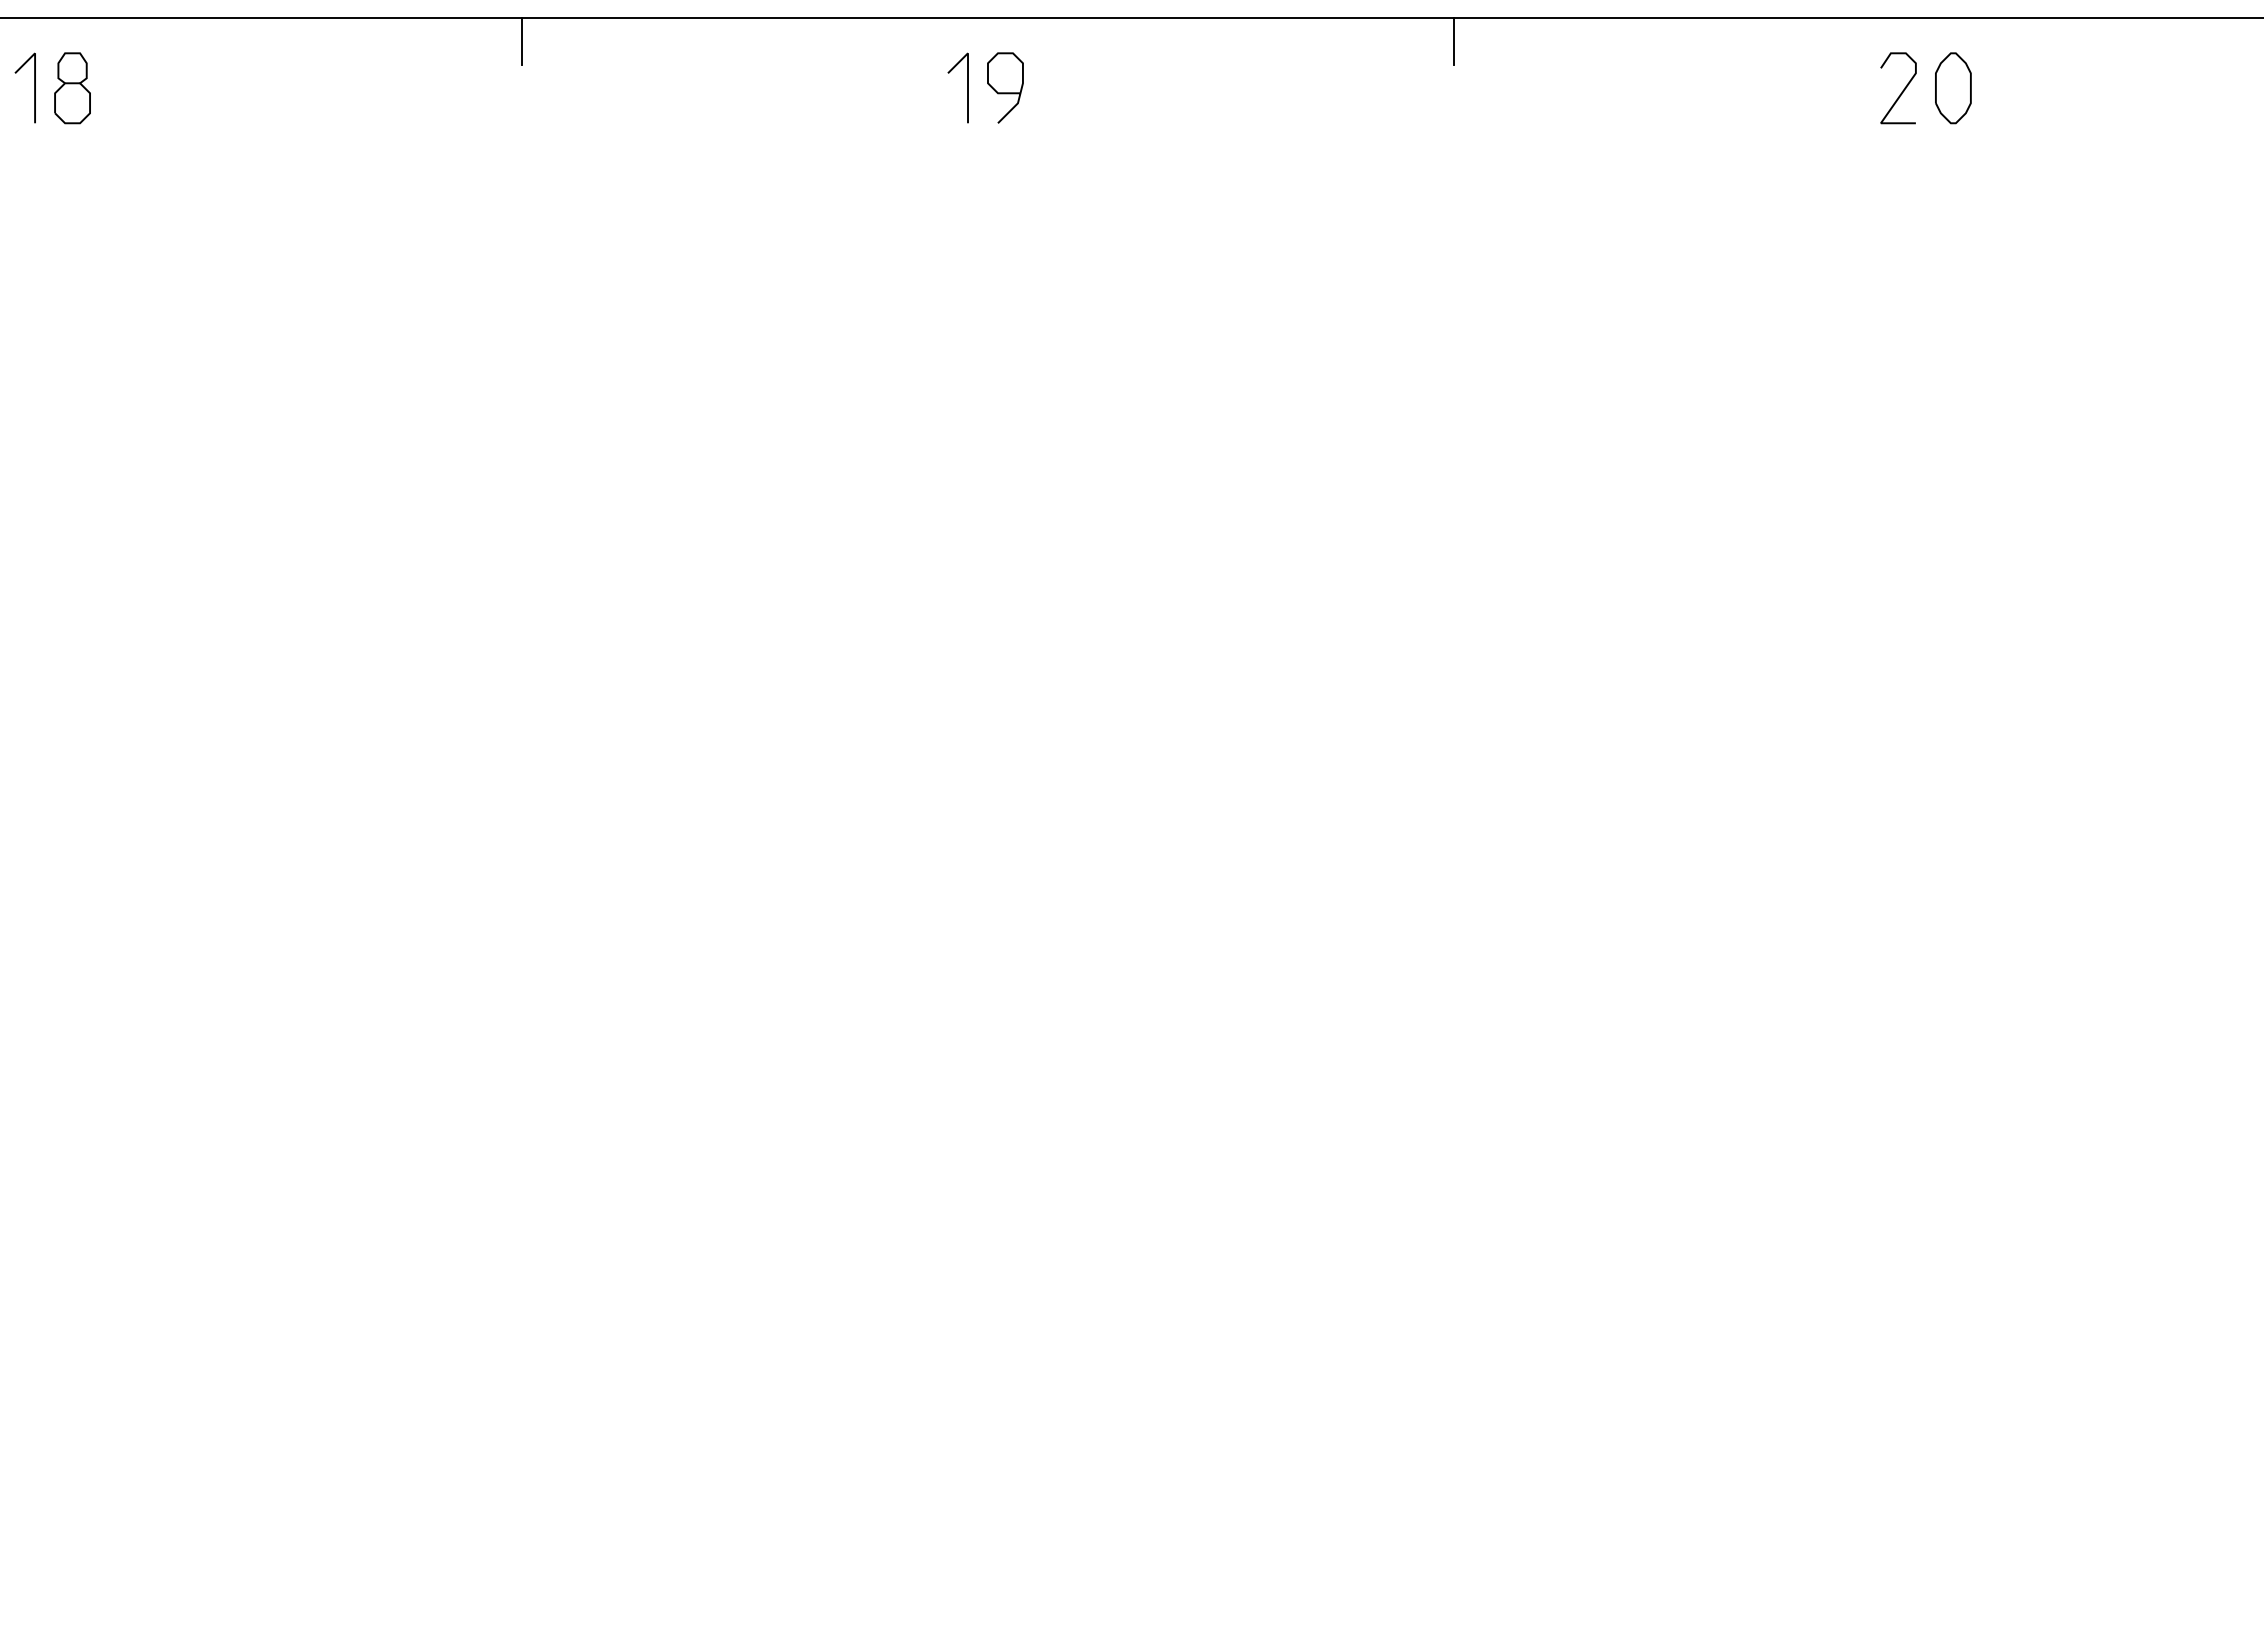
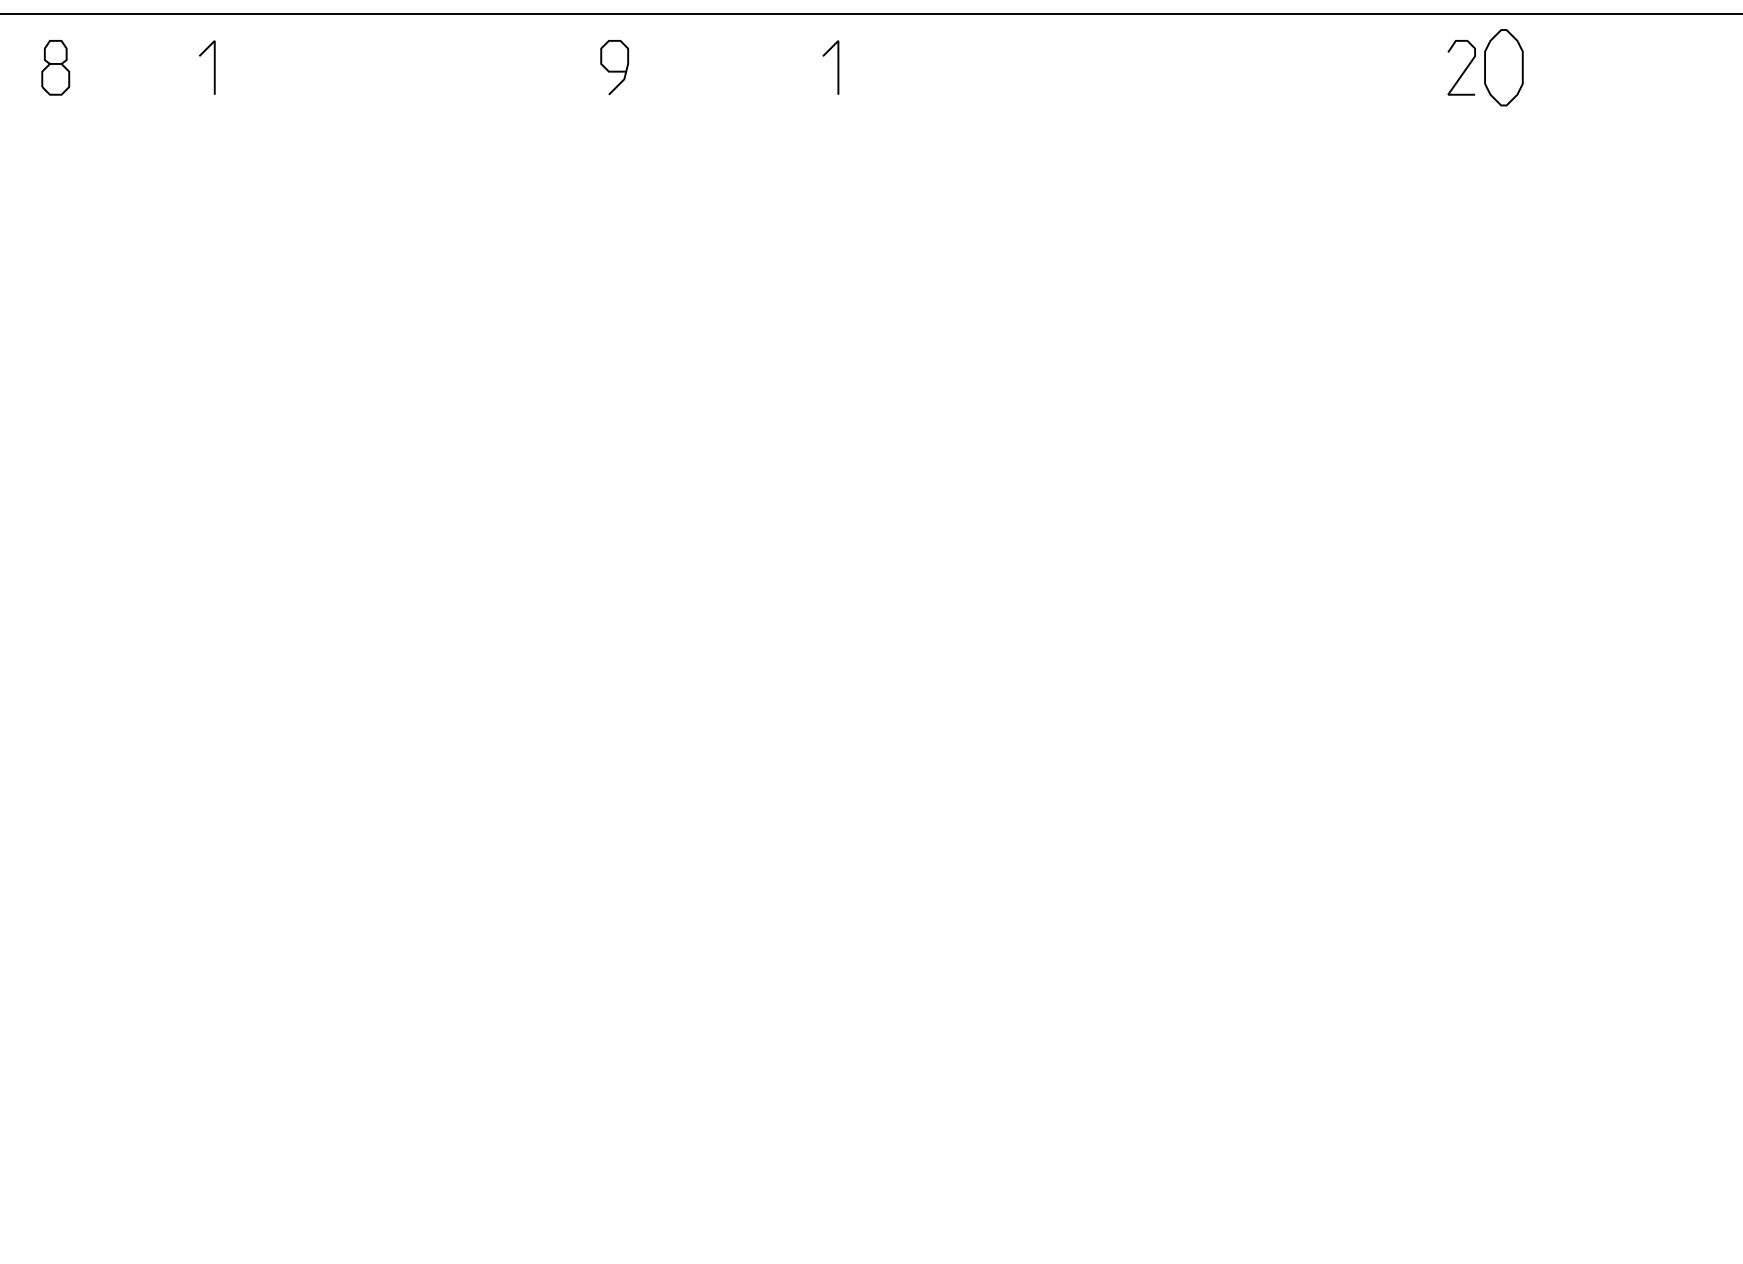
line: (521, 41) -> (401, 31), removed
line: (1454, 41) -> (1119, 31), removed
line: (34, 87) -> (214, 67), moved
line: (967, 87) -> (838, 67), moved
part: (1953, 88) -> (1504, 67), size x1.4
curve: (1005, 92) -> (614, 71), moved

